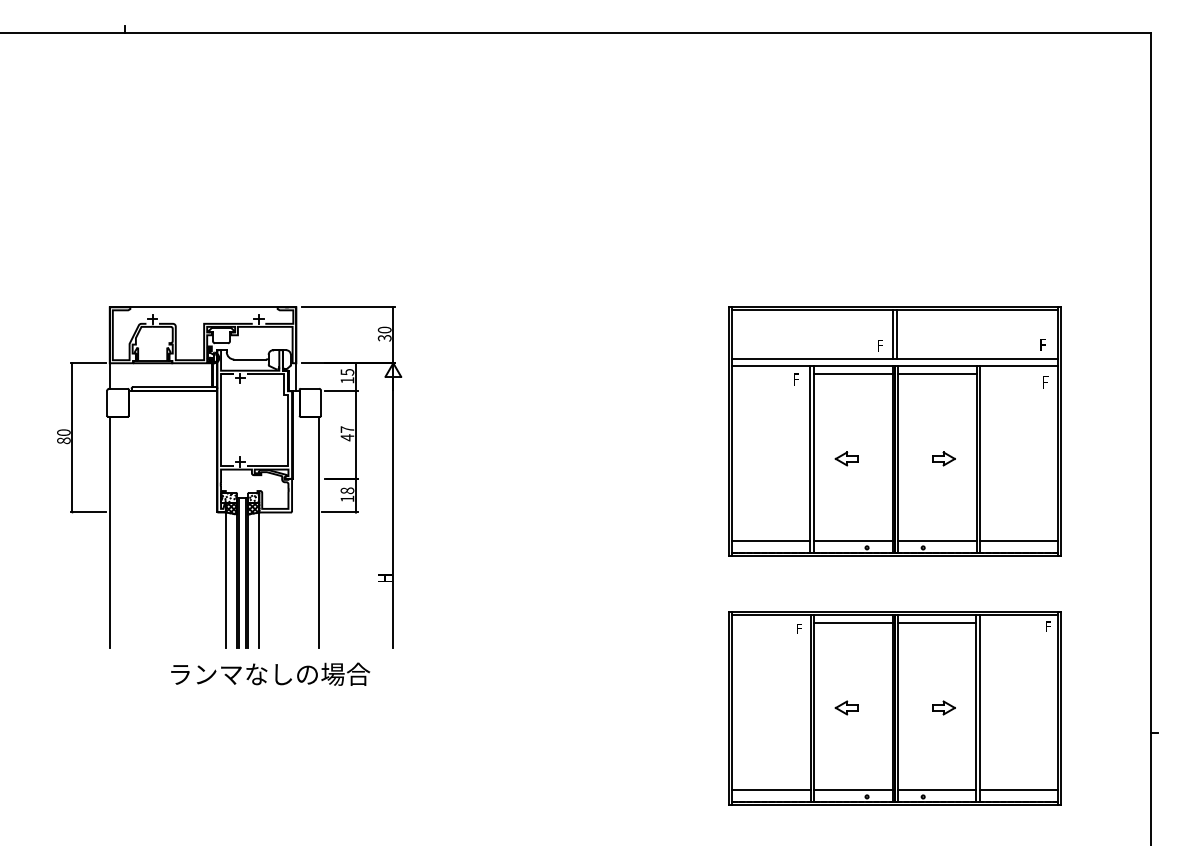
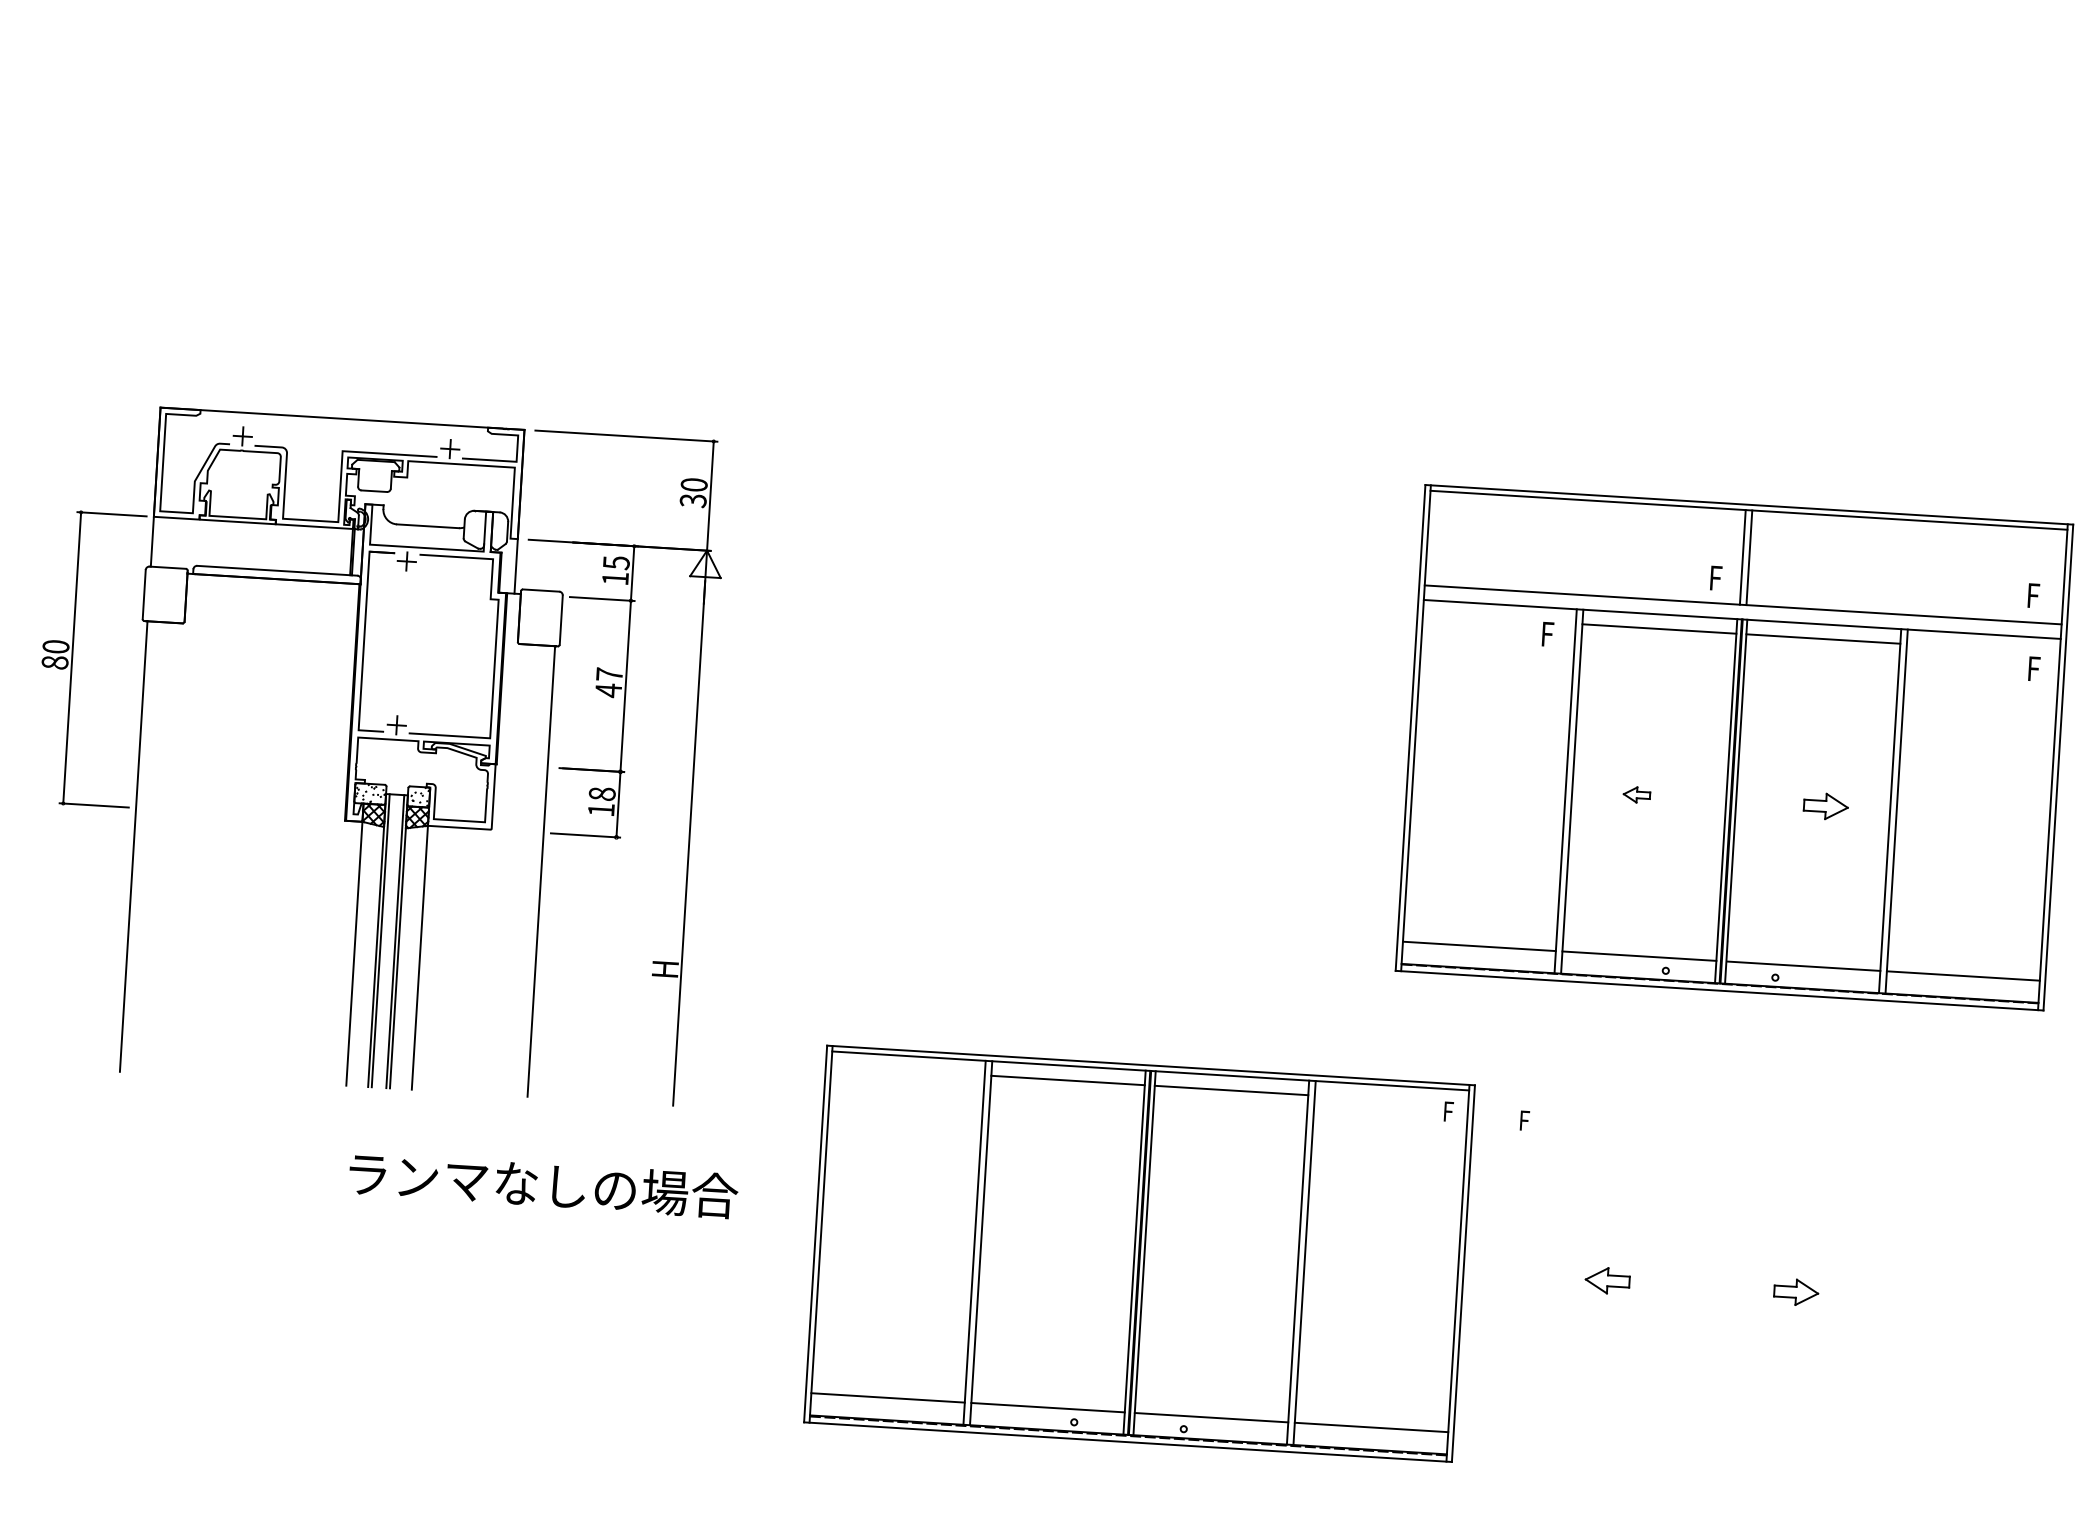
part: (846, 458) -> (1636, 794), size x0.6
part: (229, 477) -> (373, 754), moved
text: (270, 673) -> (543, 1183), moved
part: (894, 708) -> (1138, 1253), moved

